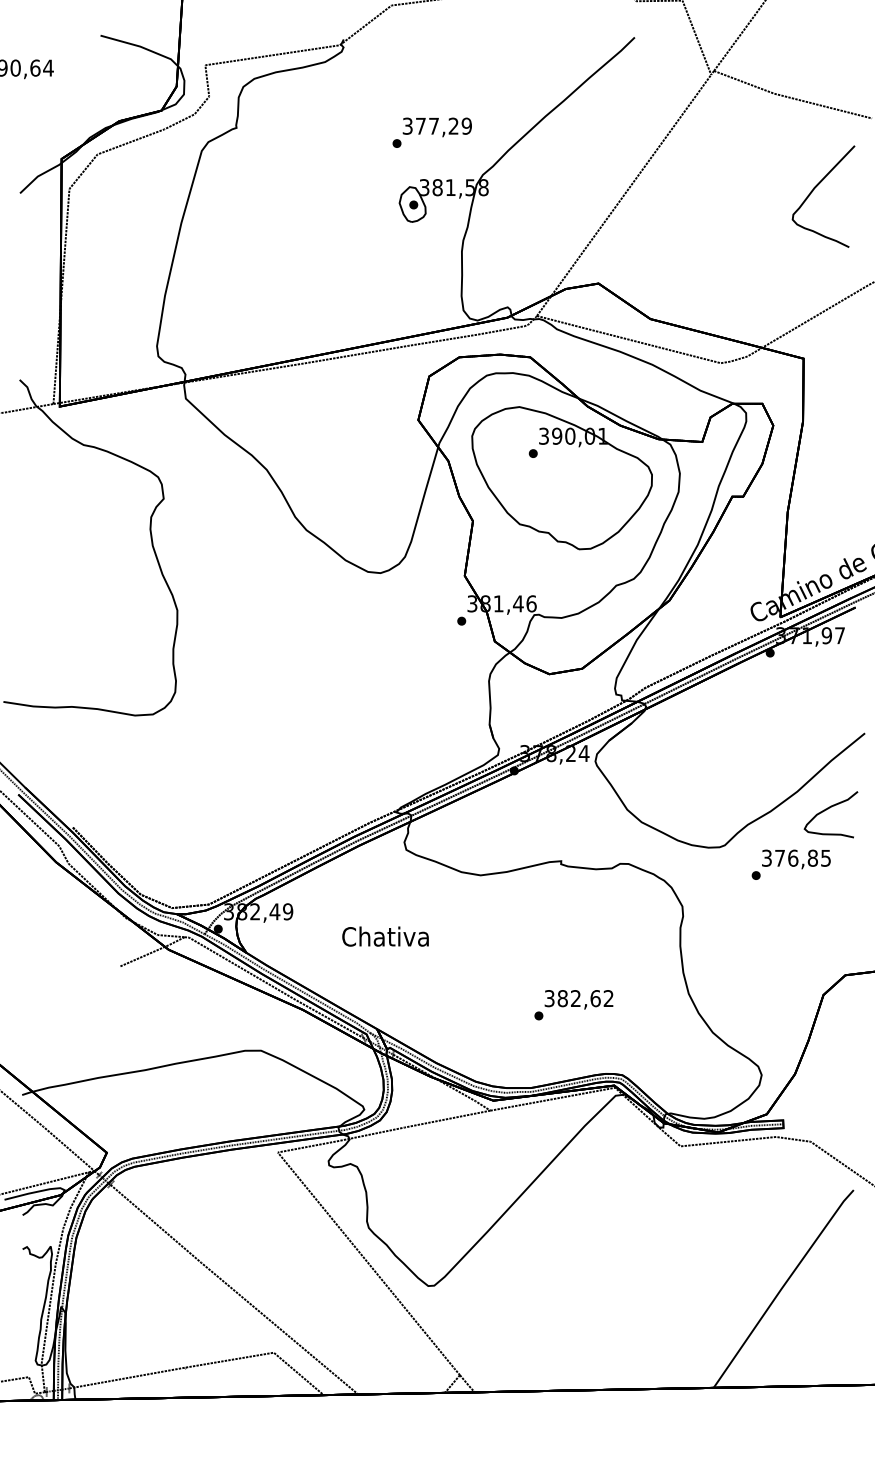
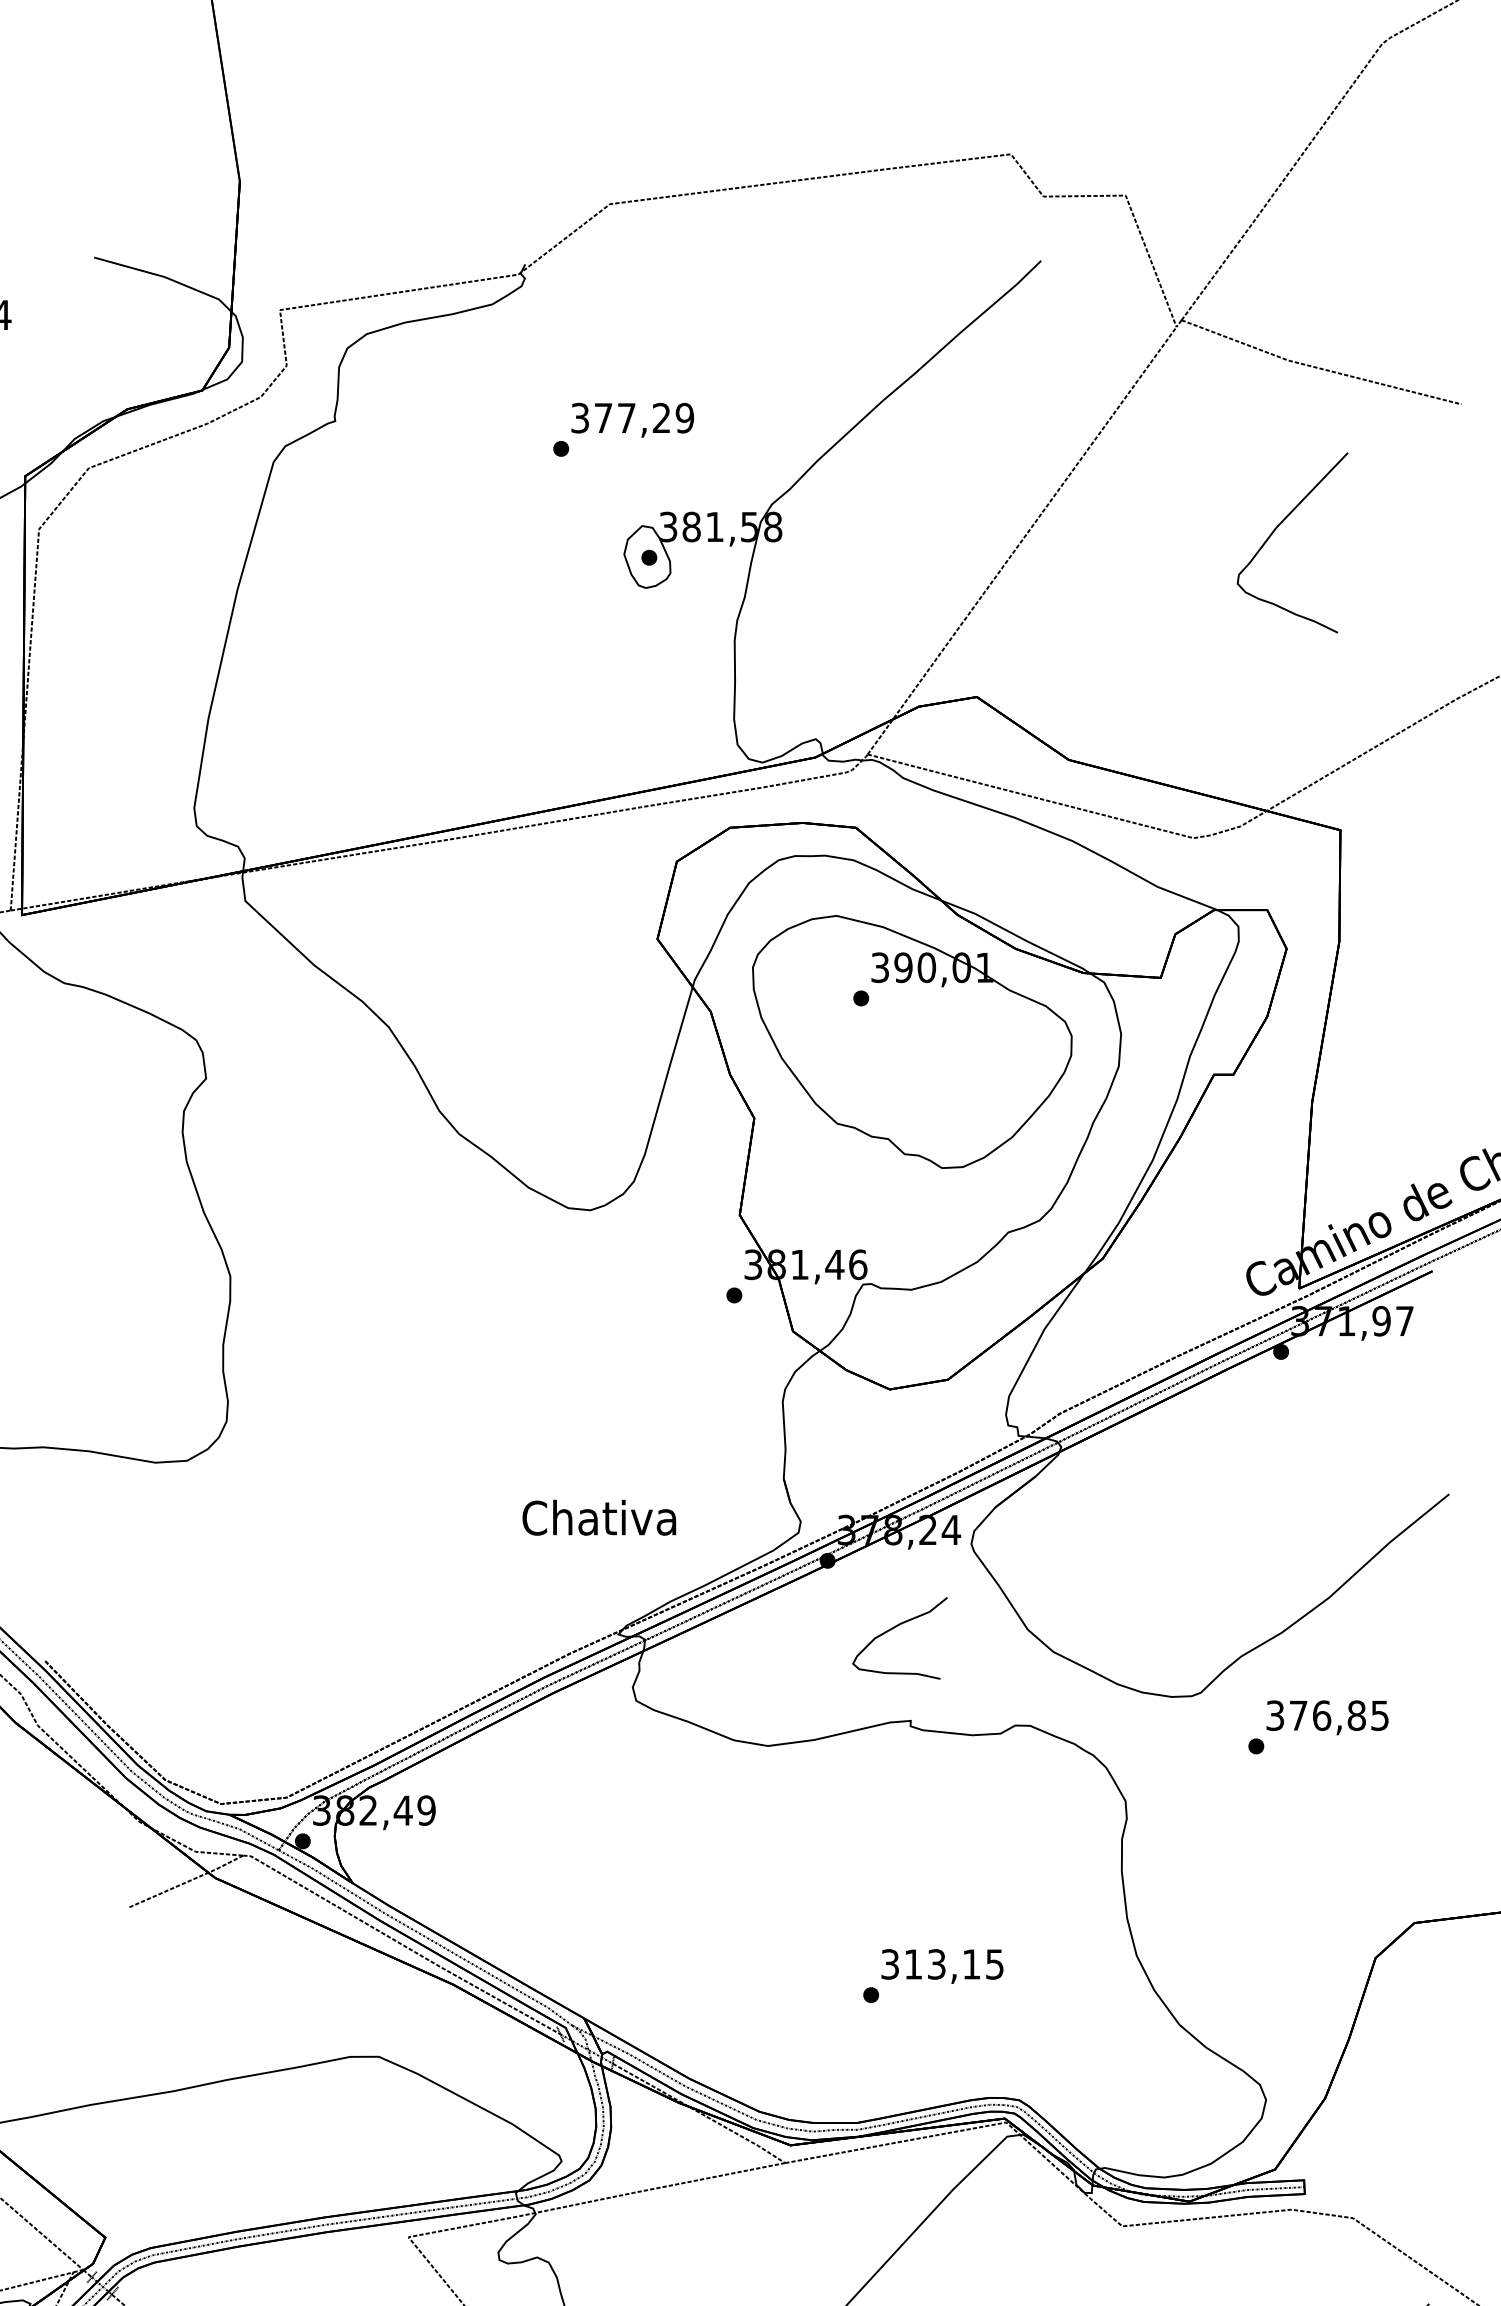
text: (431, 132) -> (622, 429), moved
part: (813, 191) -> (1274, 533), moved
curve: (828, 809) -> (895, 1629), moved
text: (385, 936) -> (599, 1517), moved
text: (585, 998) -> (953, 1964), 382,62 -> 313,15

